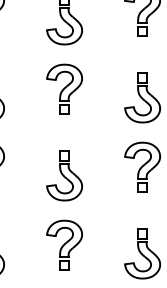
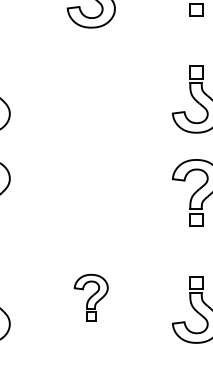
part: (64, 88) -> (91, 86), removed
part: (64, 175) -> (91, 204), removed
part: (64, 244) -> (91, 297), size x0.7

